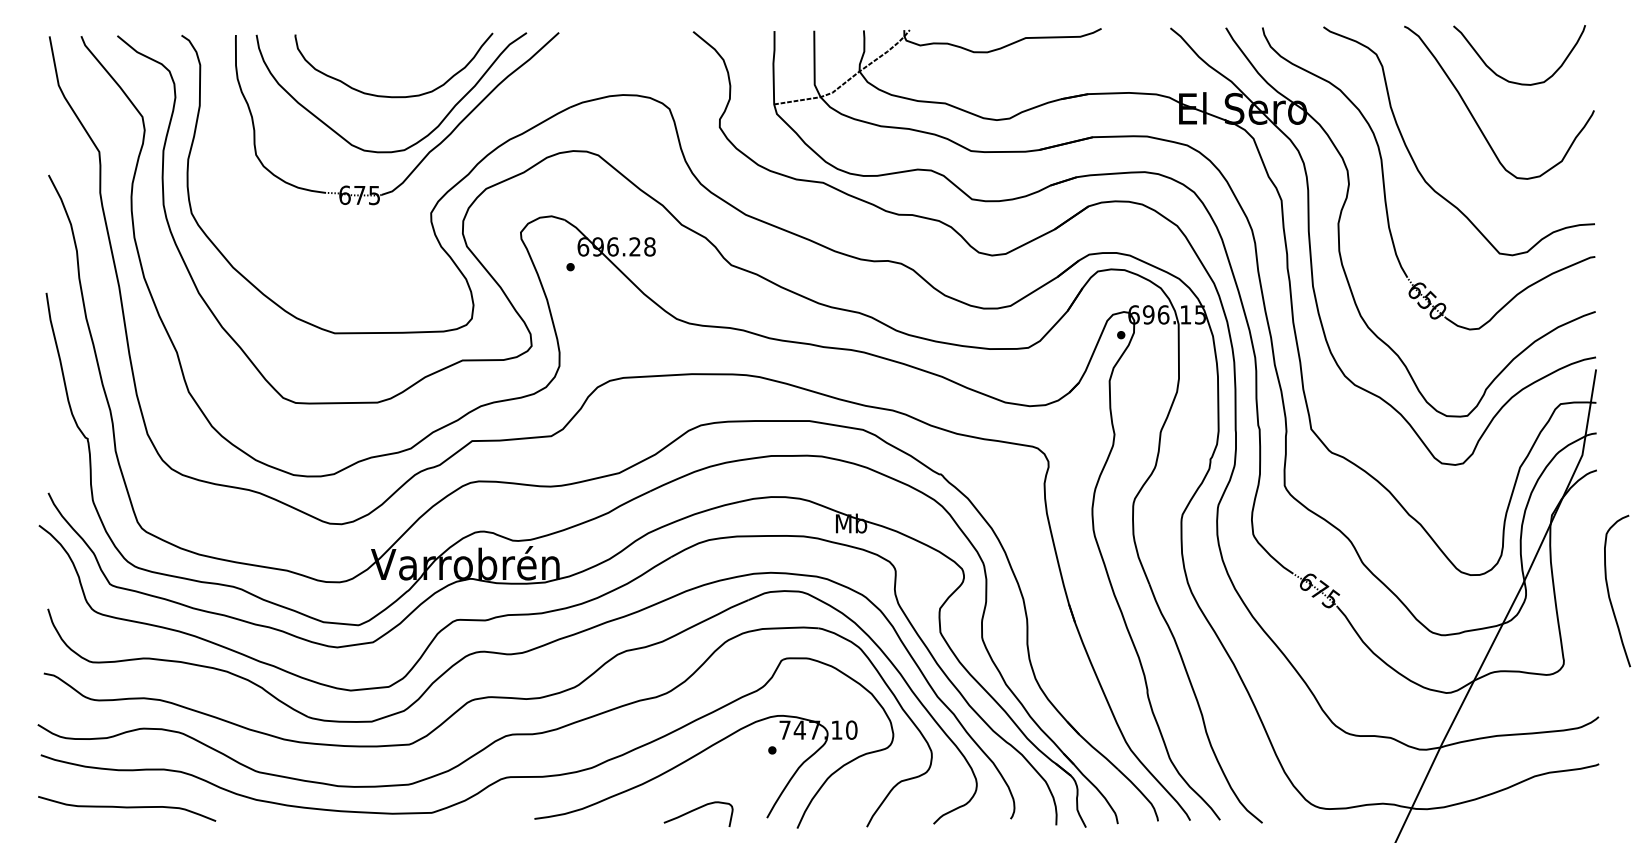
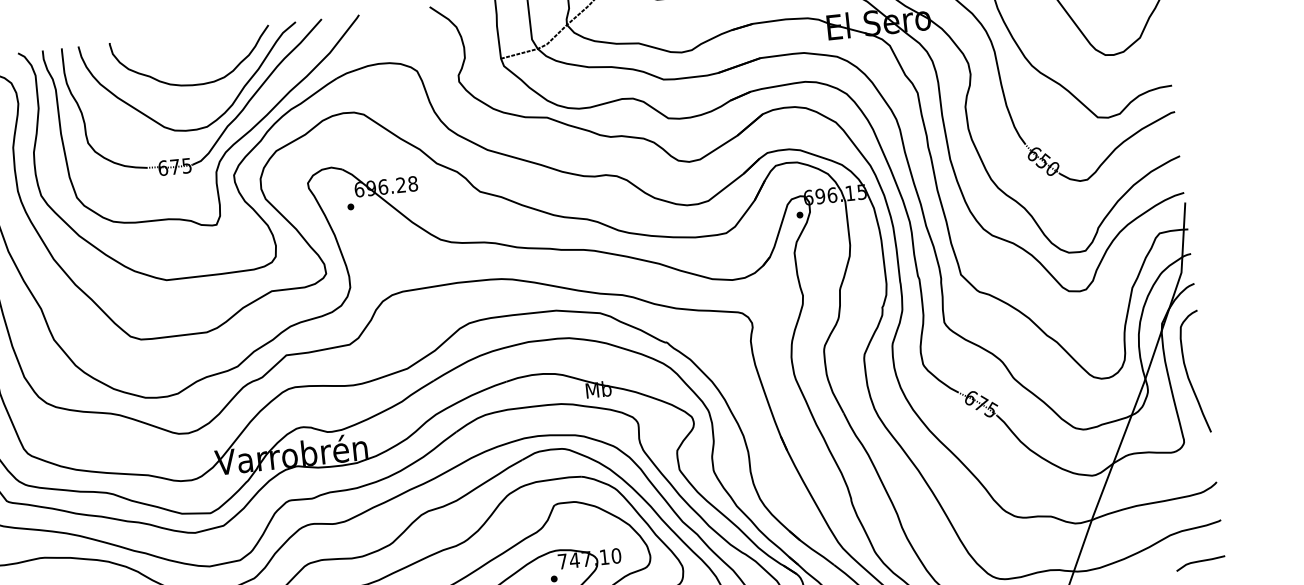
curve: (427, 179) -> (228, 148), added
curve: (1609, 591) -> (1188, 373), moved
curve: (1568, 812) -> (1200, 561), added

